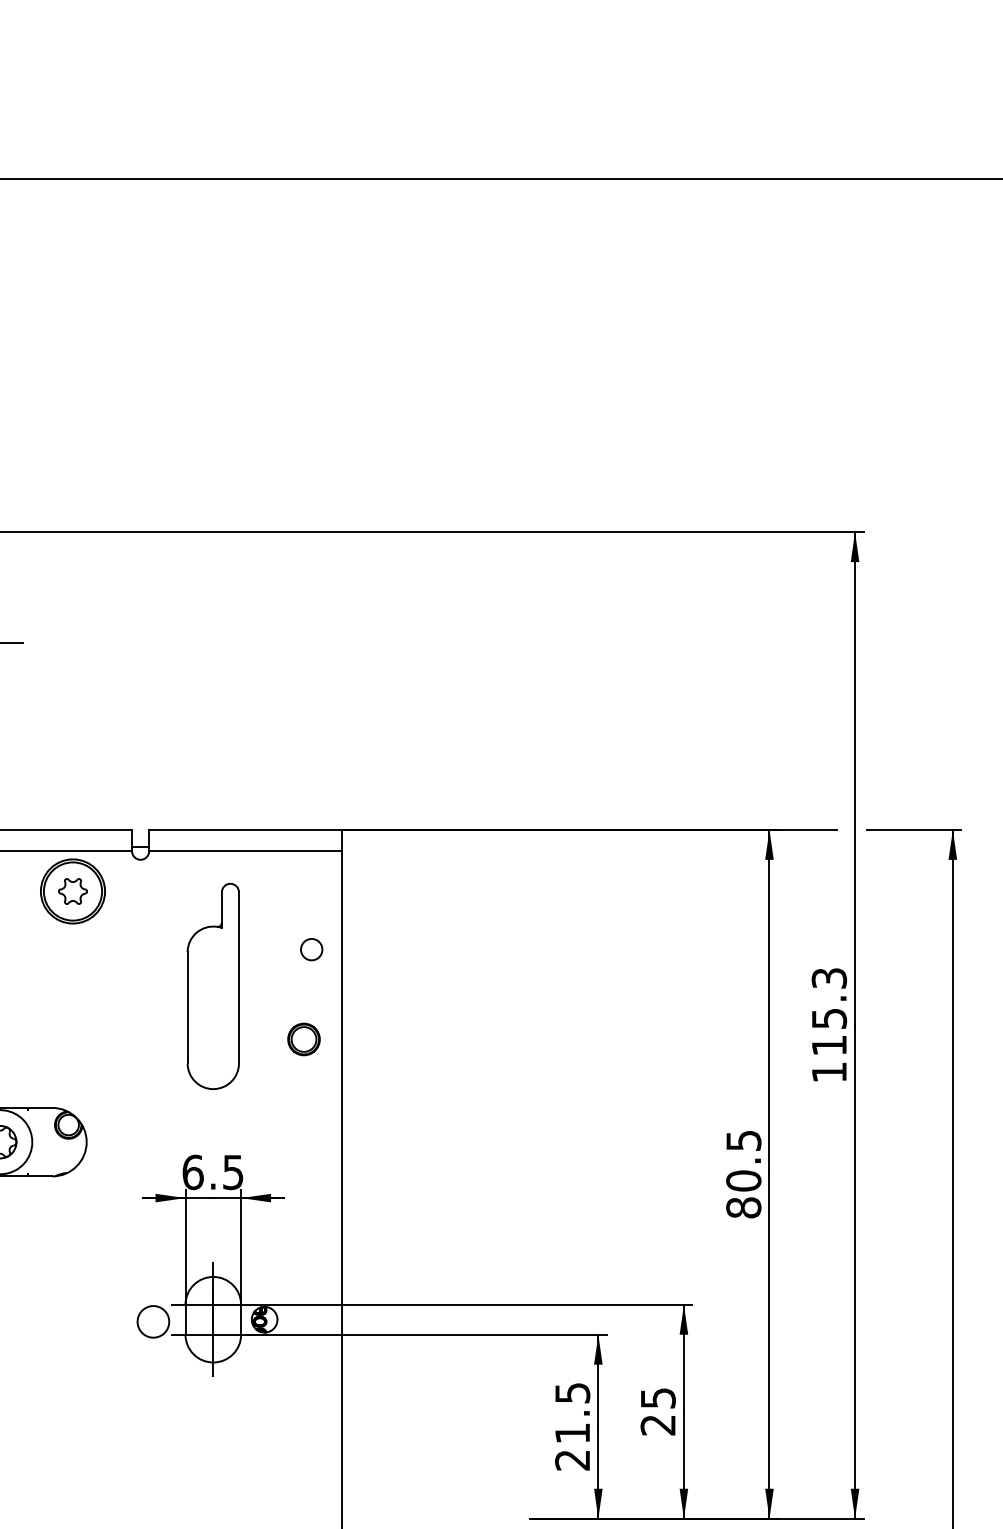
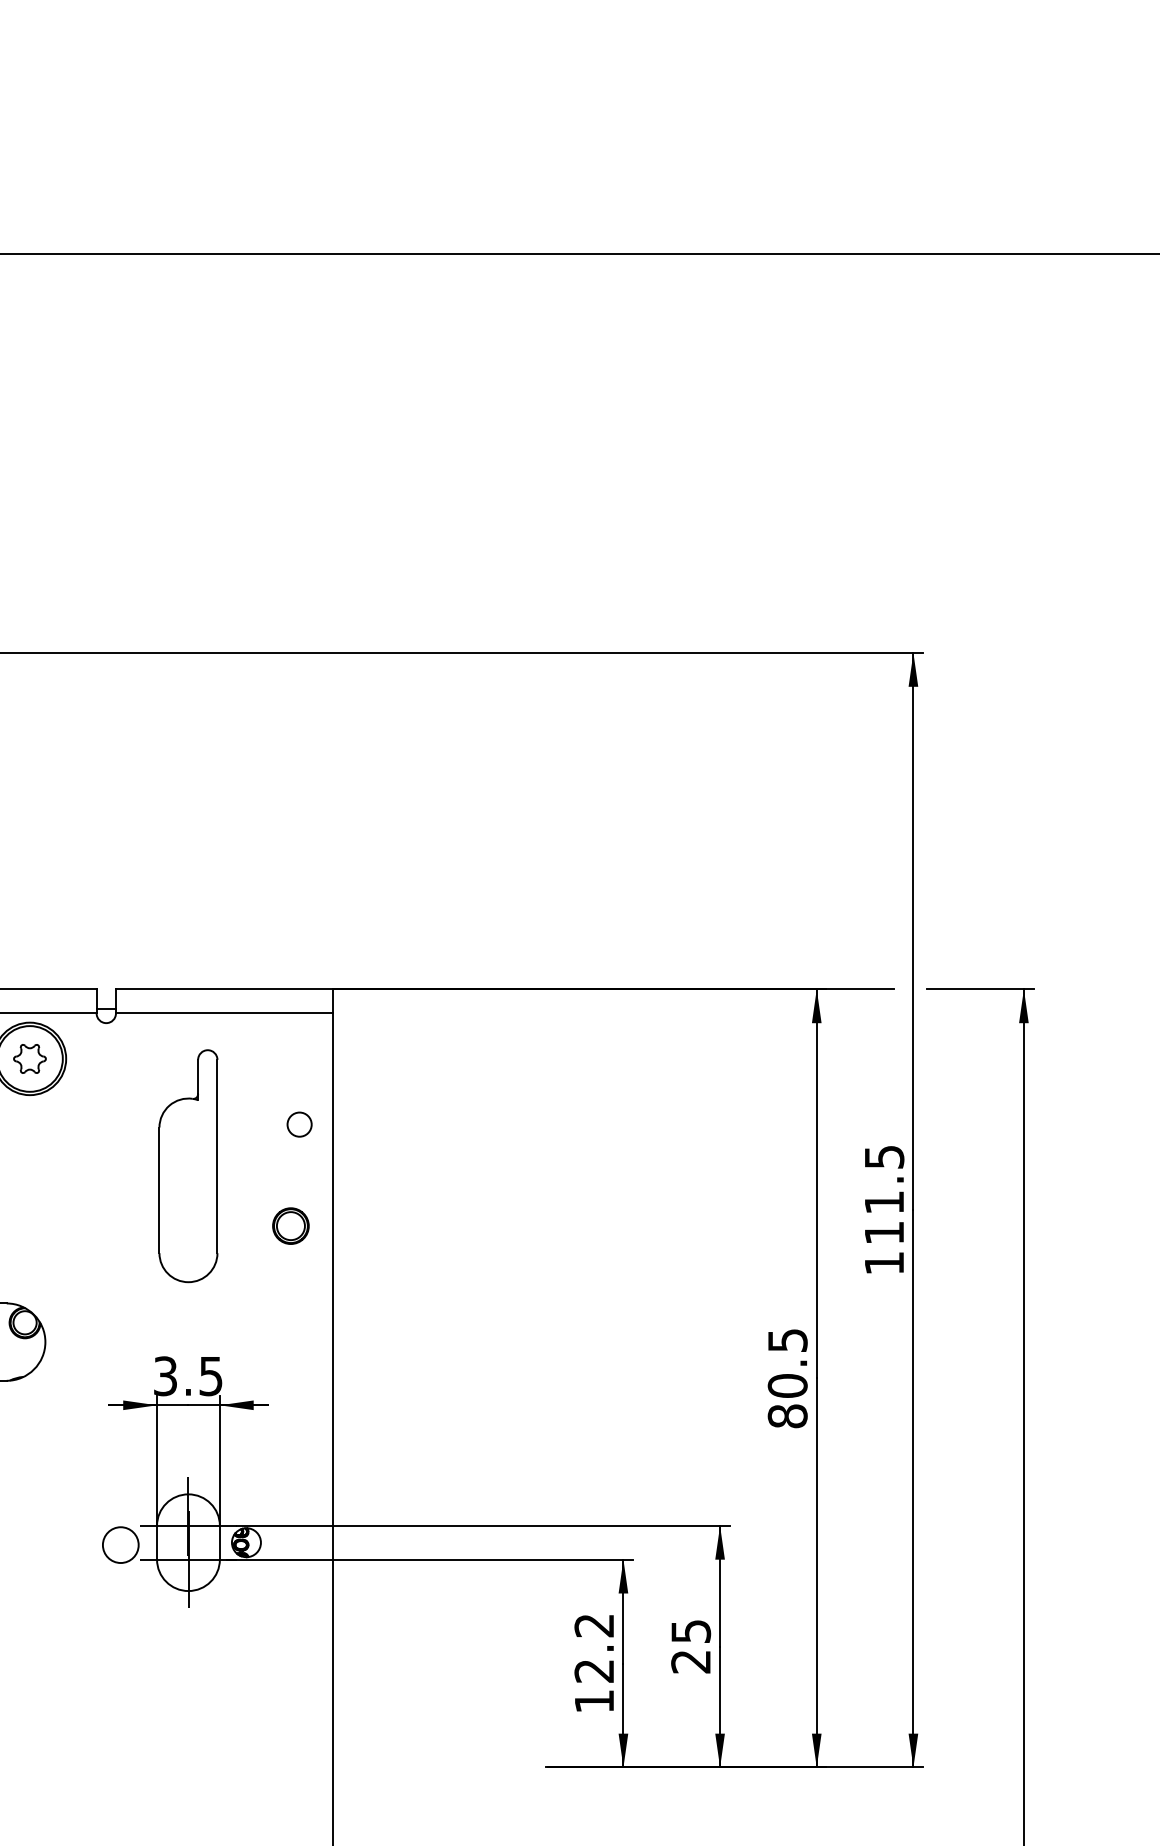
text: (829, 998) -> (884, 1179), 115.3 -> 111.5
text: (192, 1172) -> (165, 1376), 6.5 -> 3.5
text: (572, 1426) -> (594, 1663), 21.5 -> 12.2

